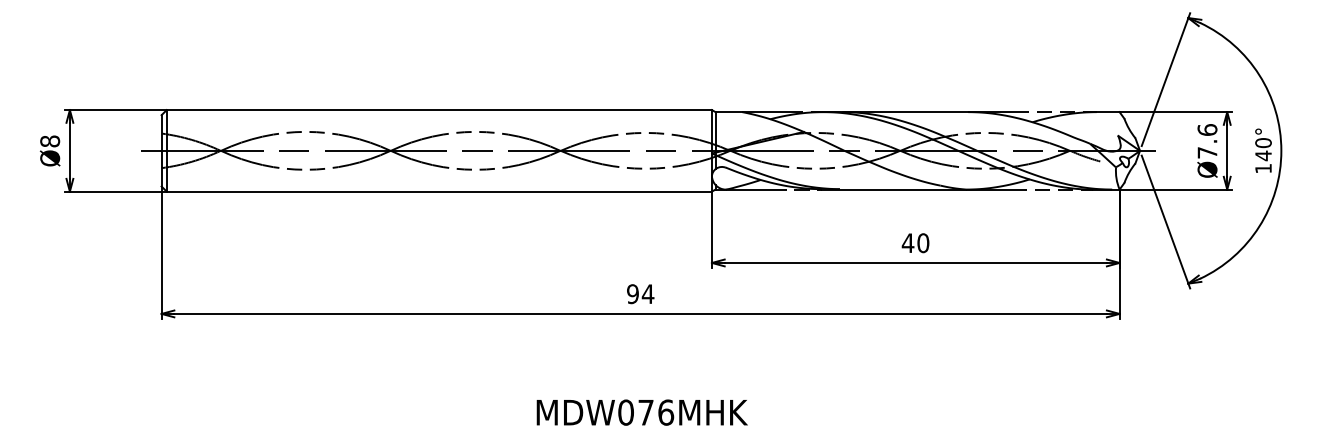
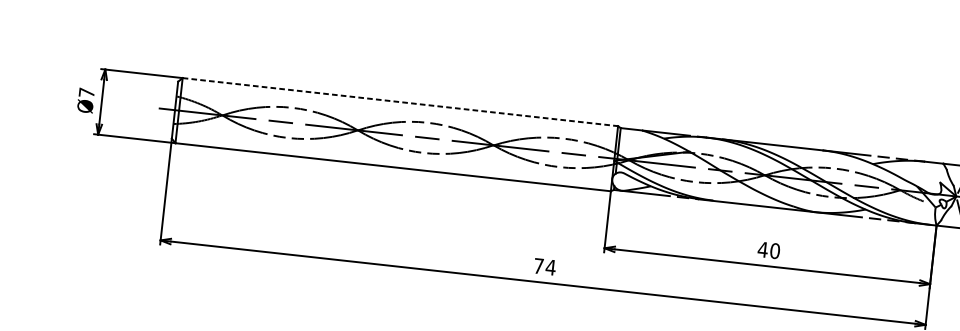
line: (439, 110) -> (400, 102), solid -> dashed
text: (50, 141) -> (87, 92), Ø8 -> Ø7
text: (632, 294) -> (538, 266), 94 -> 74

